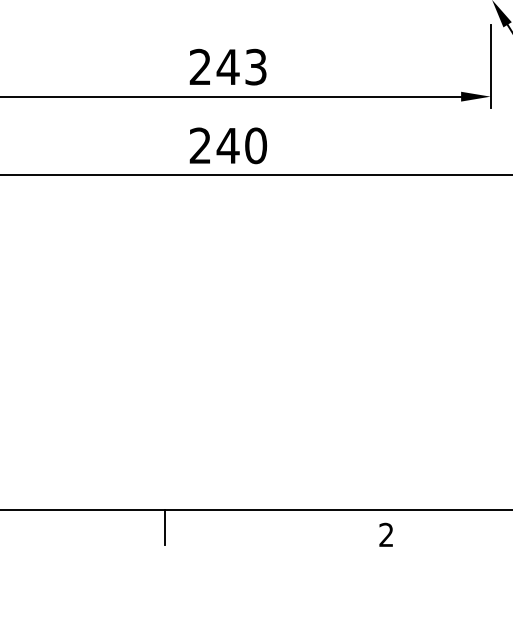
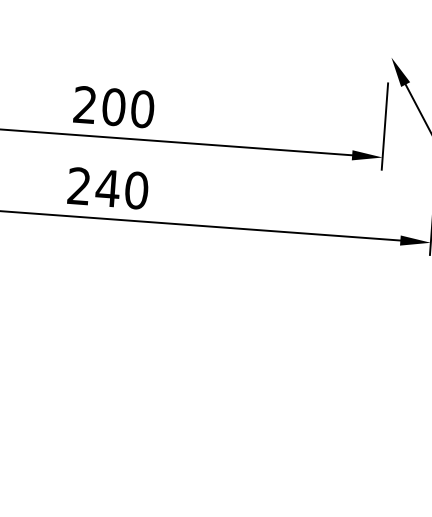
text: (241, 66) -> (127, 107), 243 -> 200

